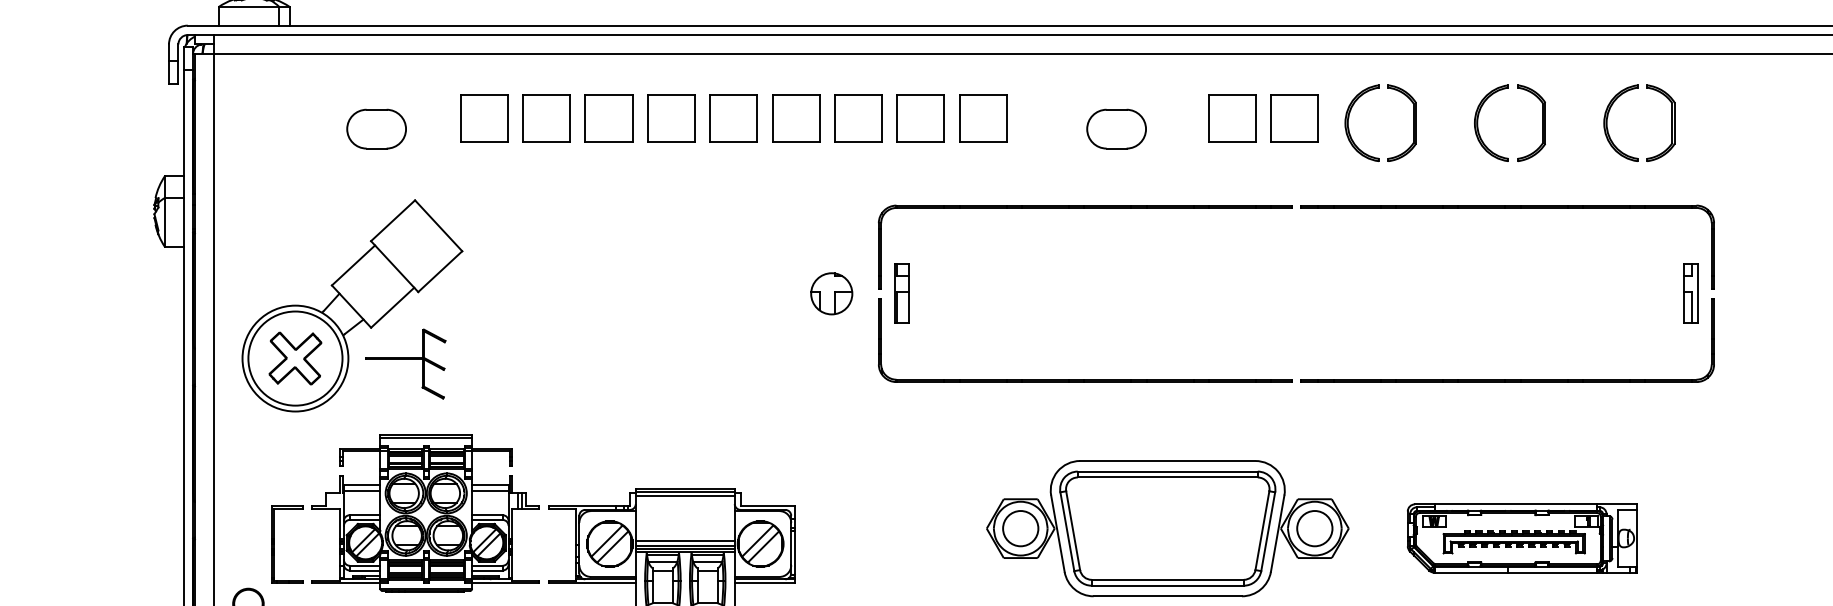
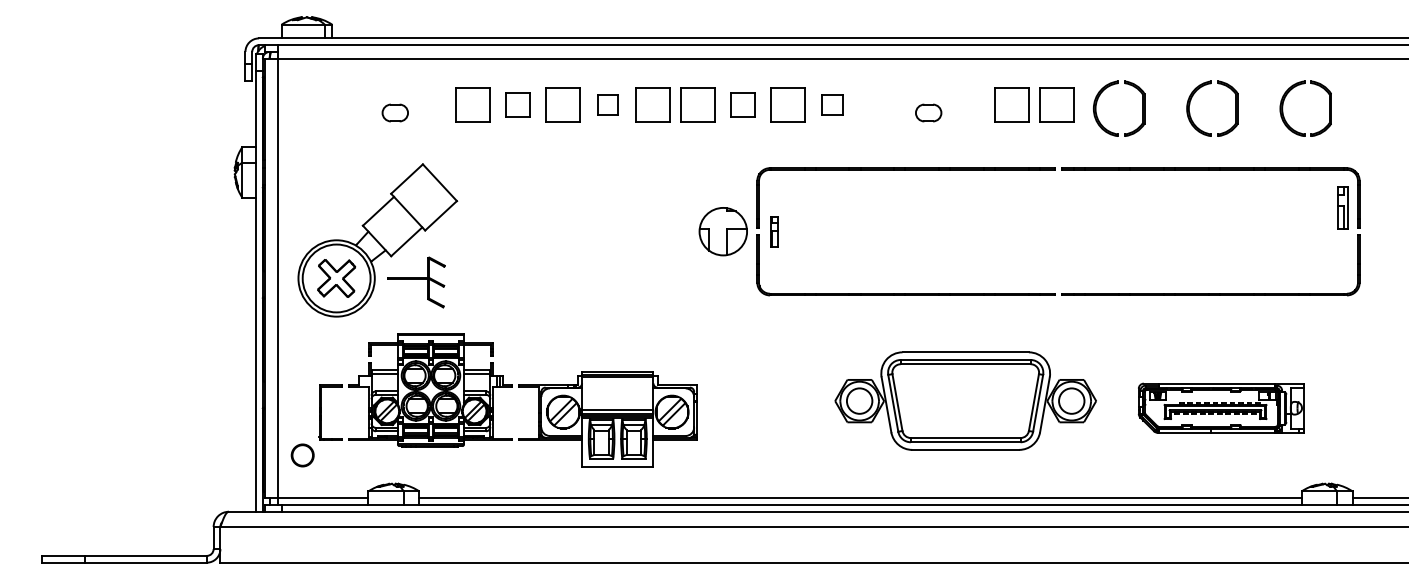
part: (546, 117) -> (517, 104), size x0.7
part: (671, 117) -> (607, 104), size x0.6
part: (858, 117) -> (742, 104), size x0.7
part: (983, 117) -> (832, 104), size x0.6
part: (377, 128) -> (395, 112), size x0.6
part: (1116, 128) -> (928, 112), size x0.6
part: (831, 293) -> (723, 231), size x1.6
part: (901, 293) -> (773, 231), size x0.7
part: (1690, 293) -> (1342, 207), moved

